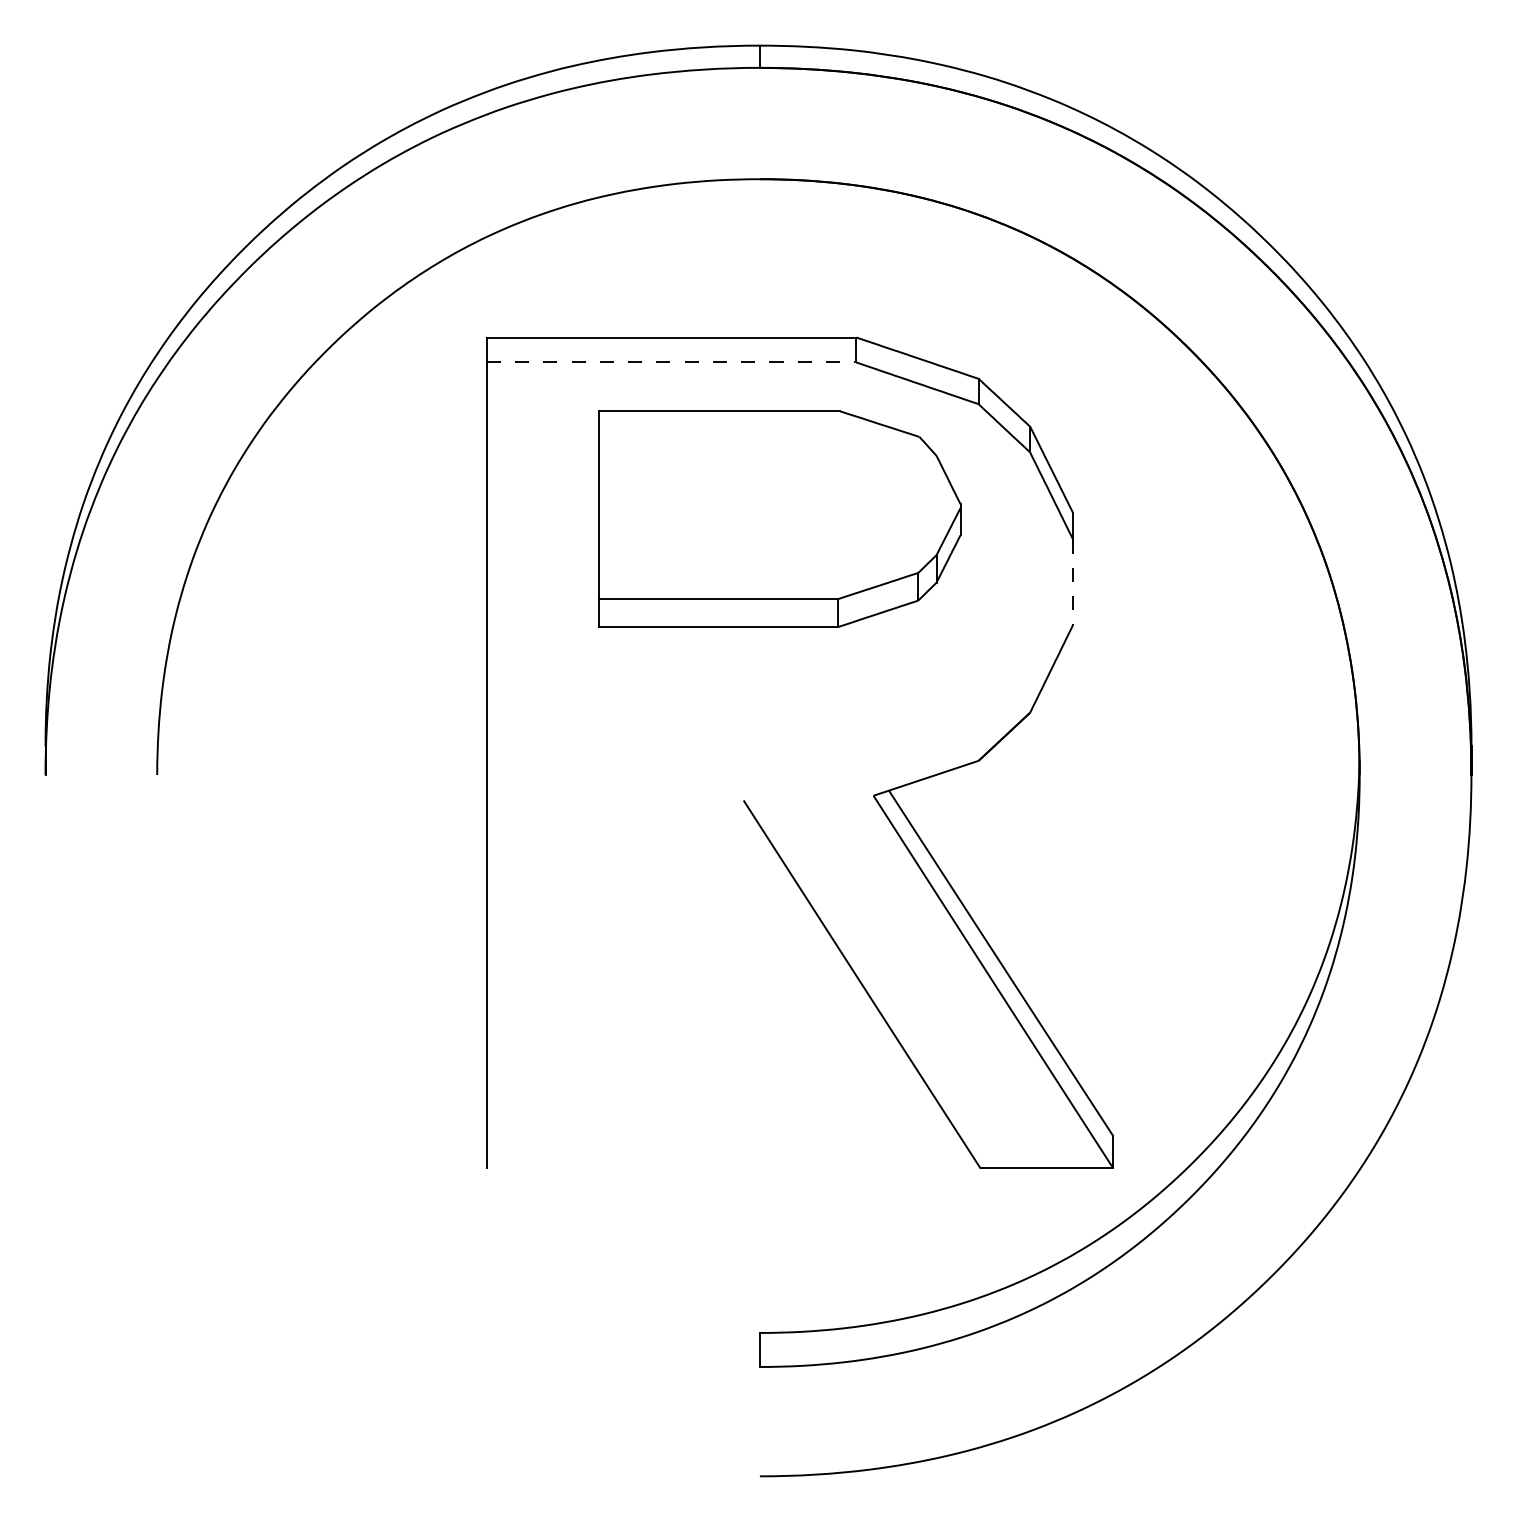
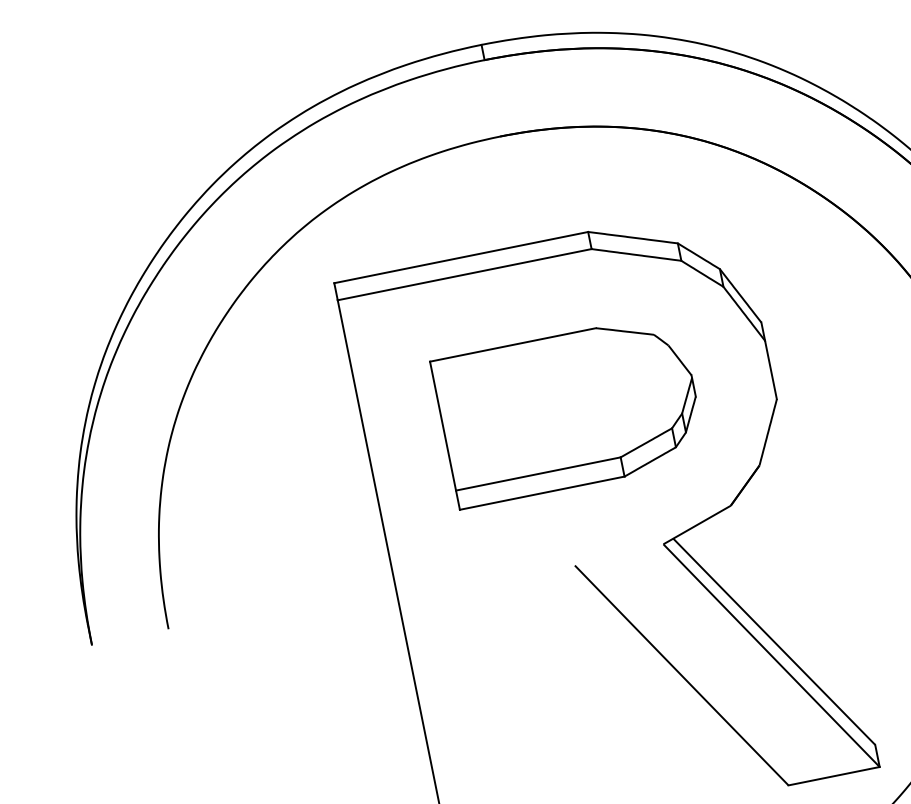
line: (671, 362) -> (464, 274), dashed -> solid
part: (779, 518) -> (569, 410), moved
line: (1073, 582) -> (771, 370), dashed -> solid

